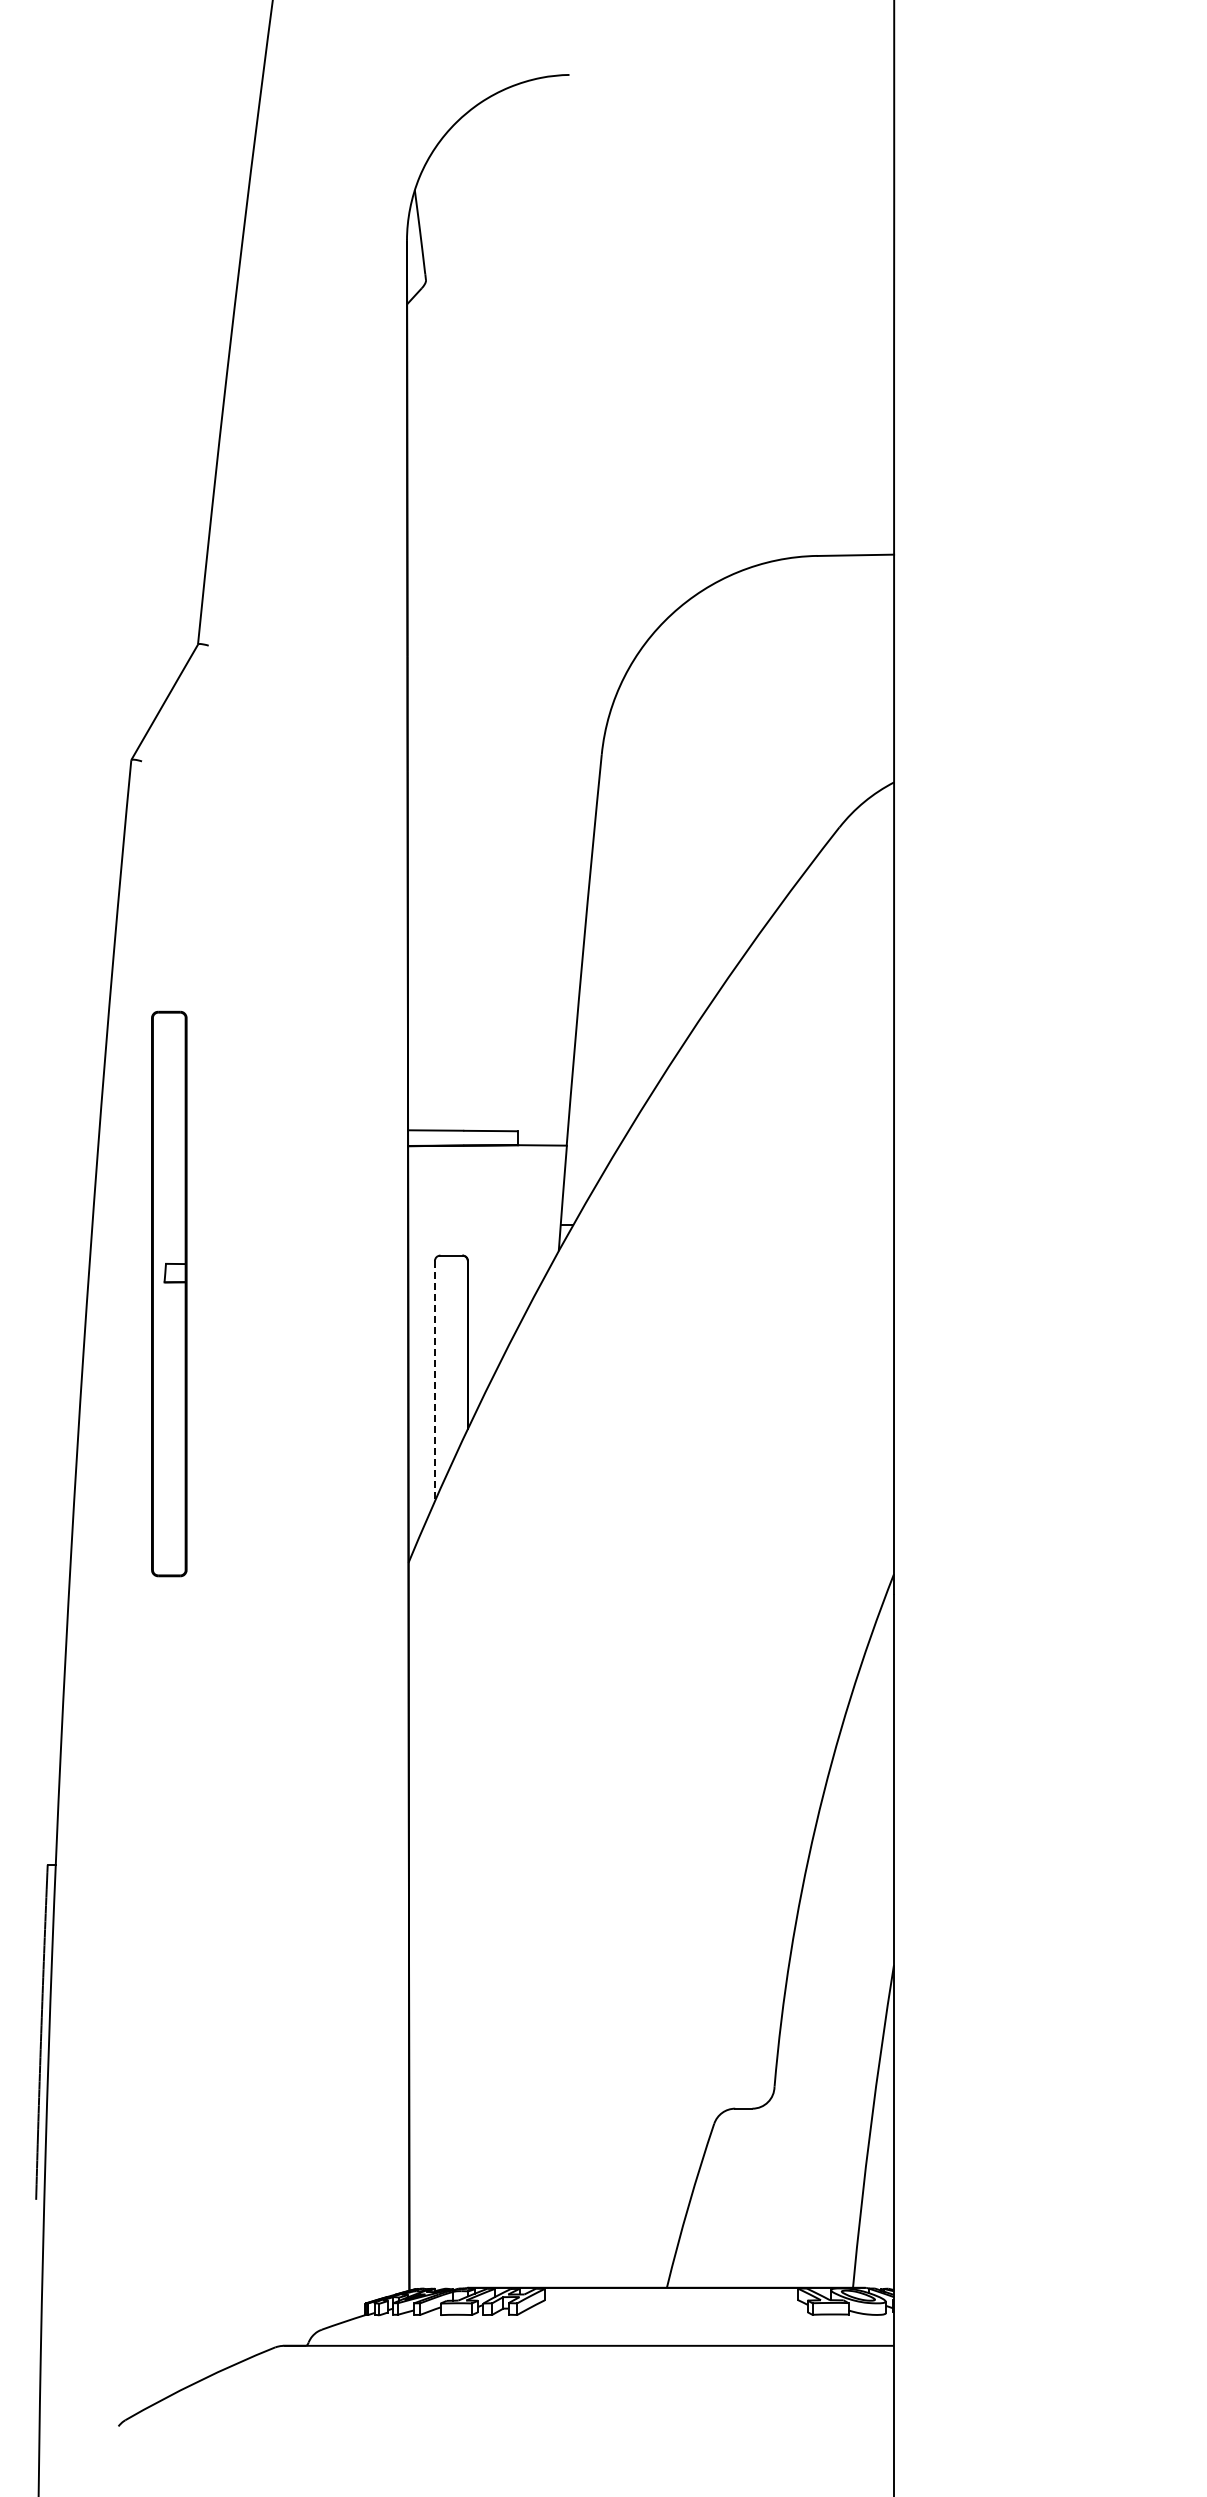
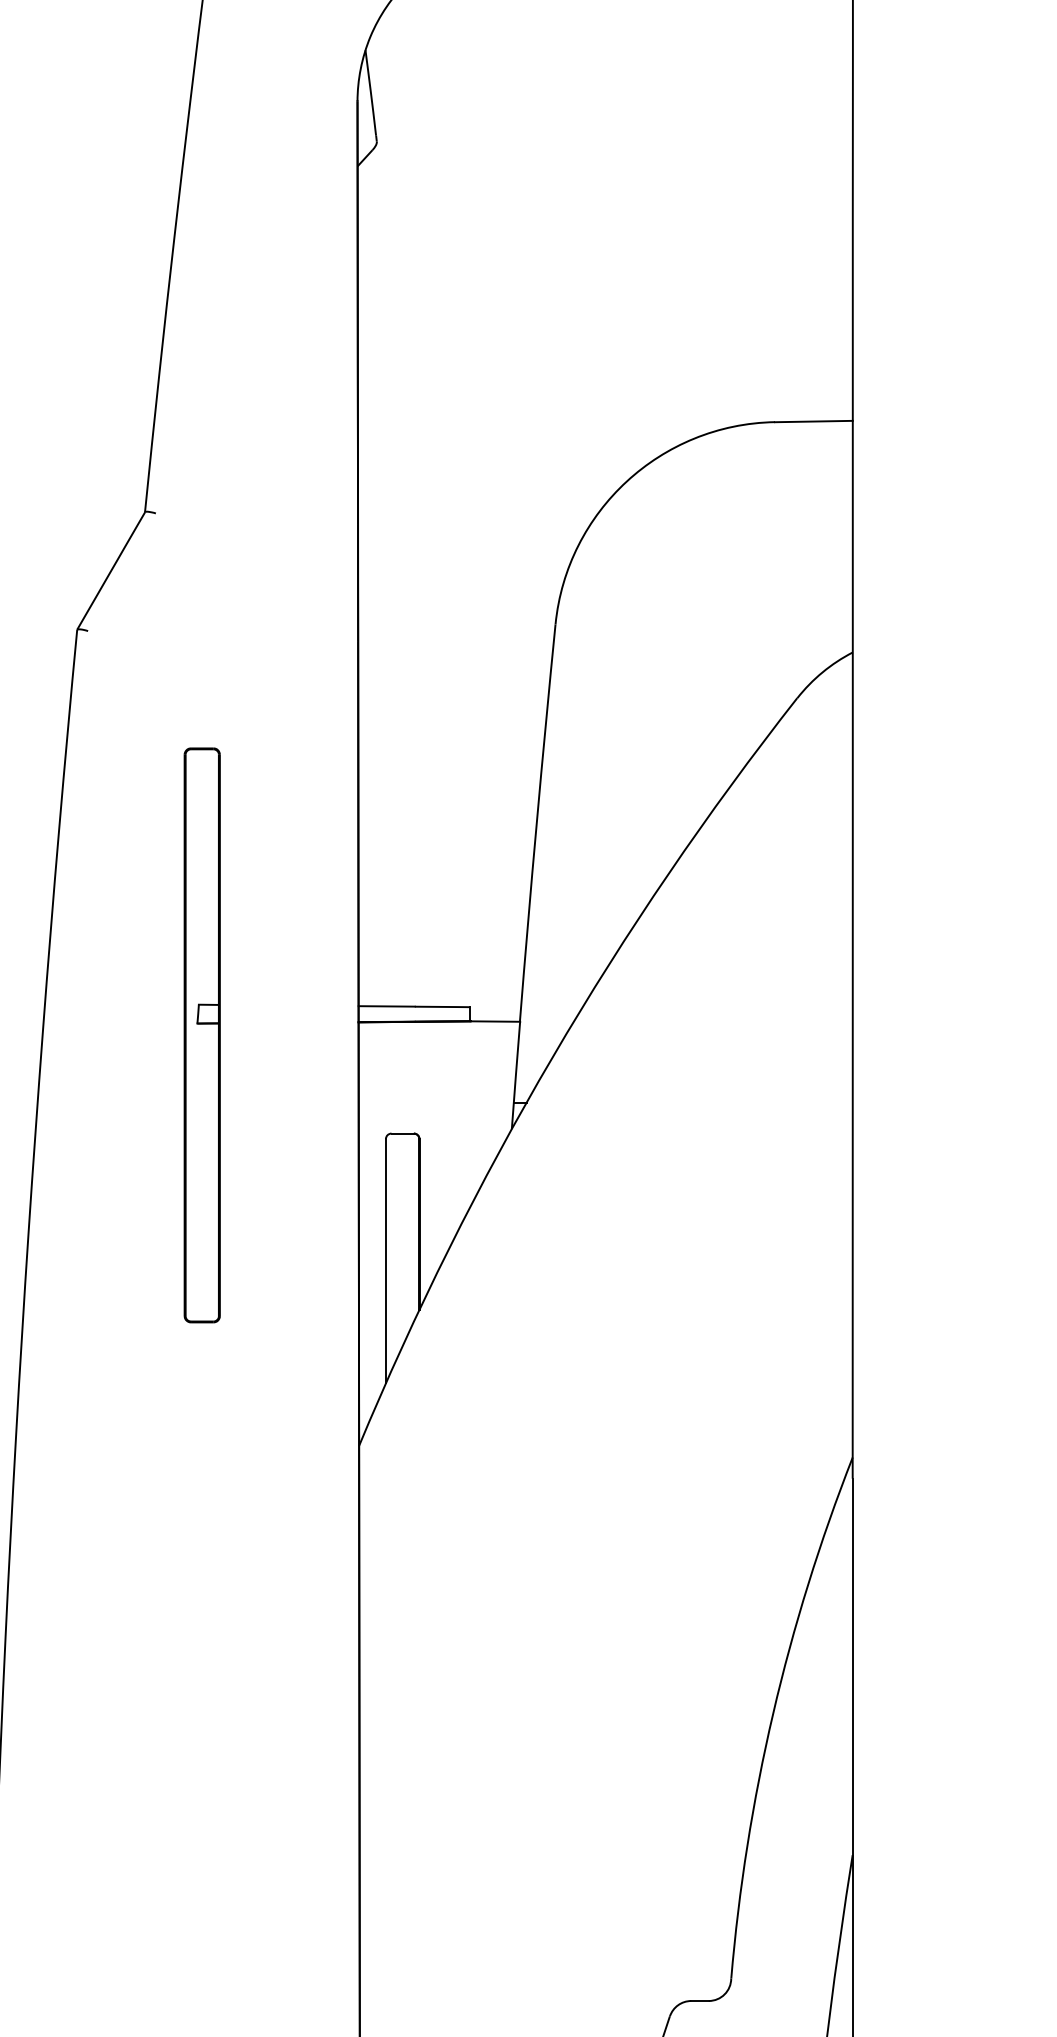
part: (169, 1293) -> (202, 1034), moved
line: (434, 1381) -> (385, 1261), dashed -> solid

